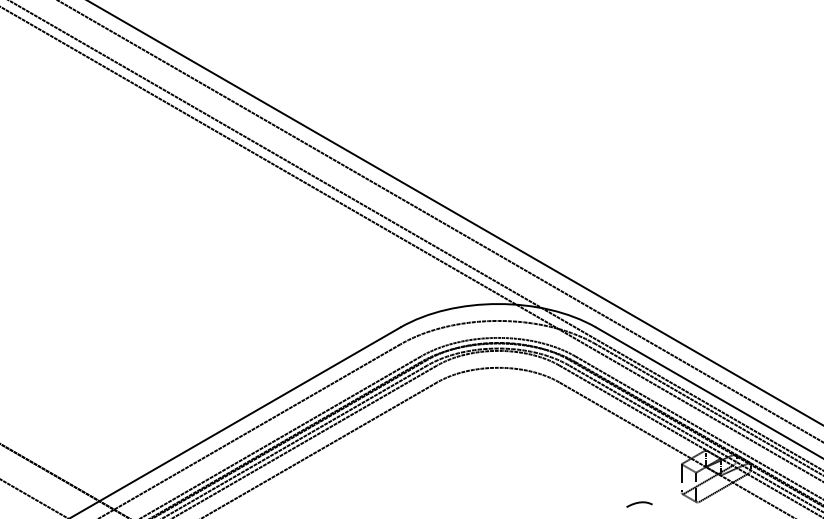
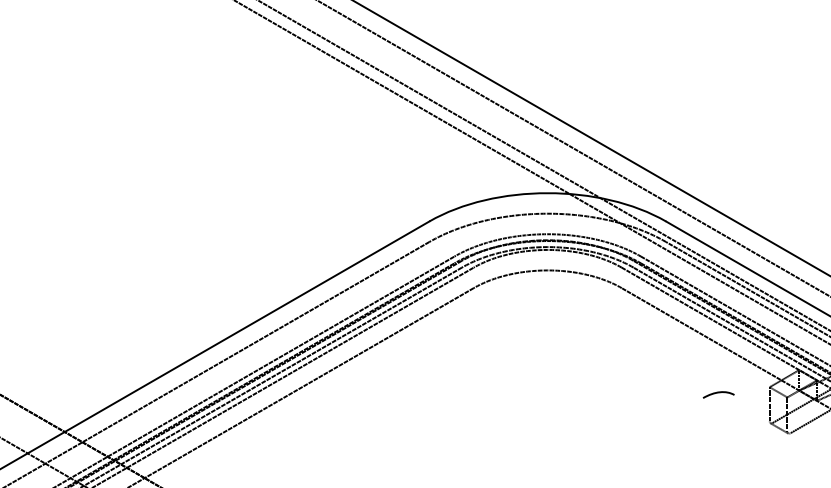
curve: (639, 503) -> (718, 393), moved

